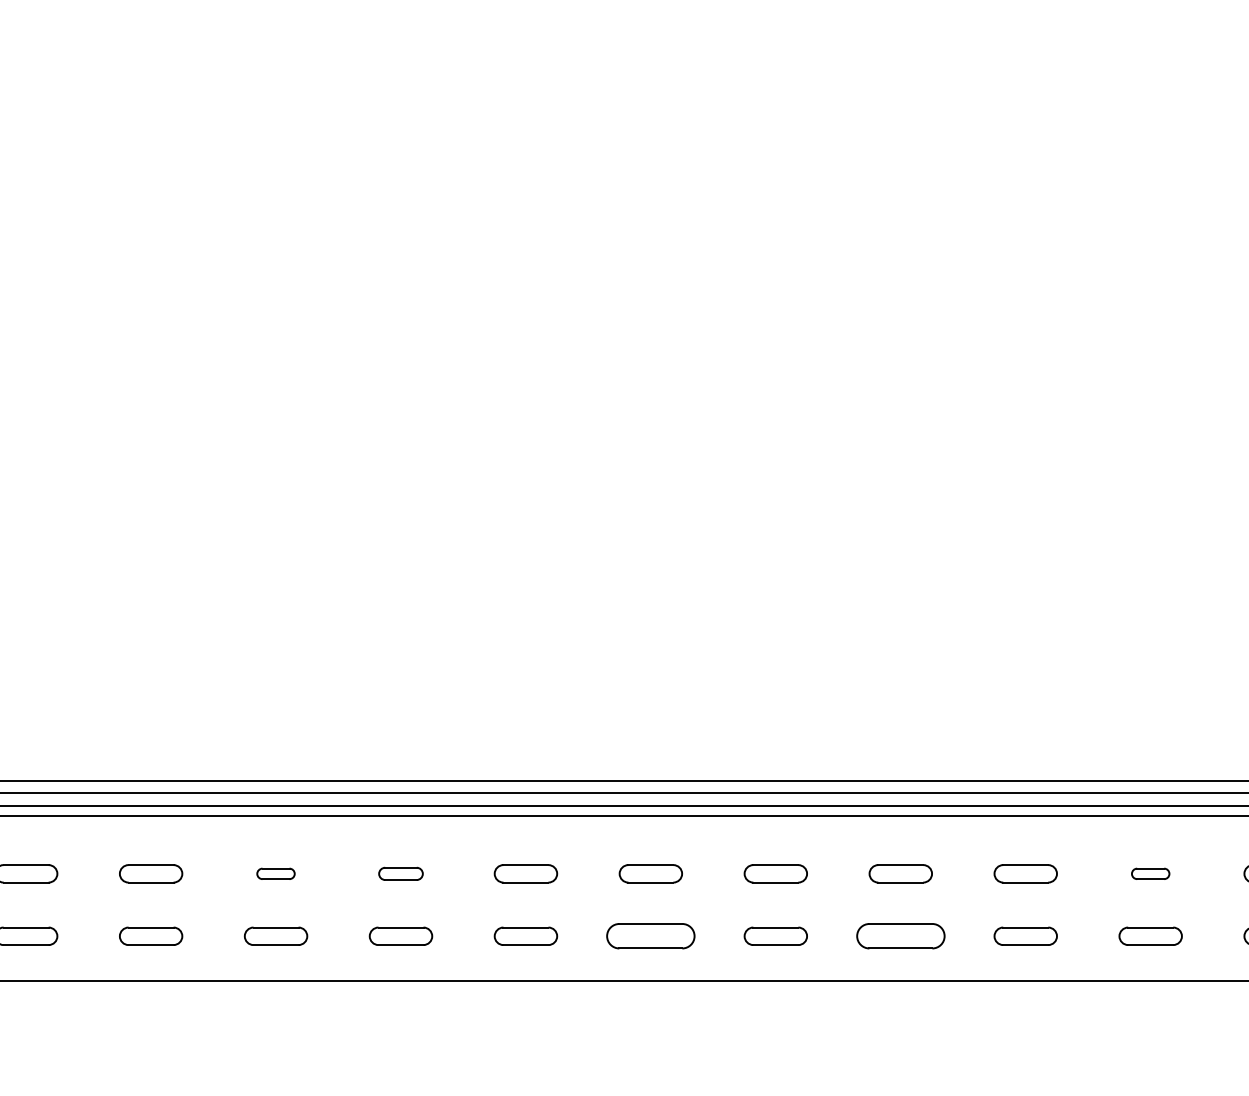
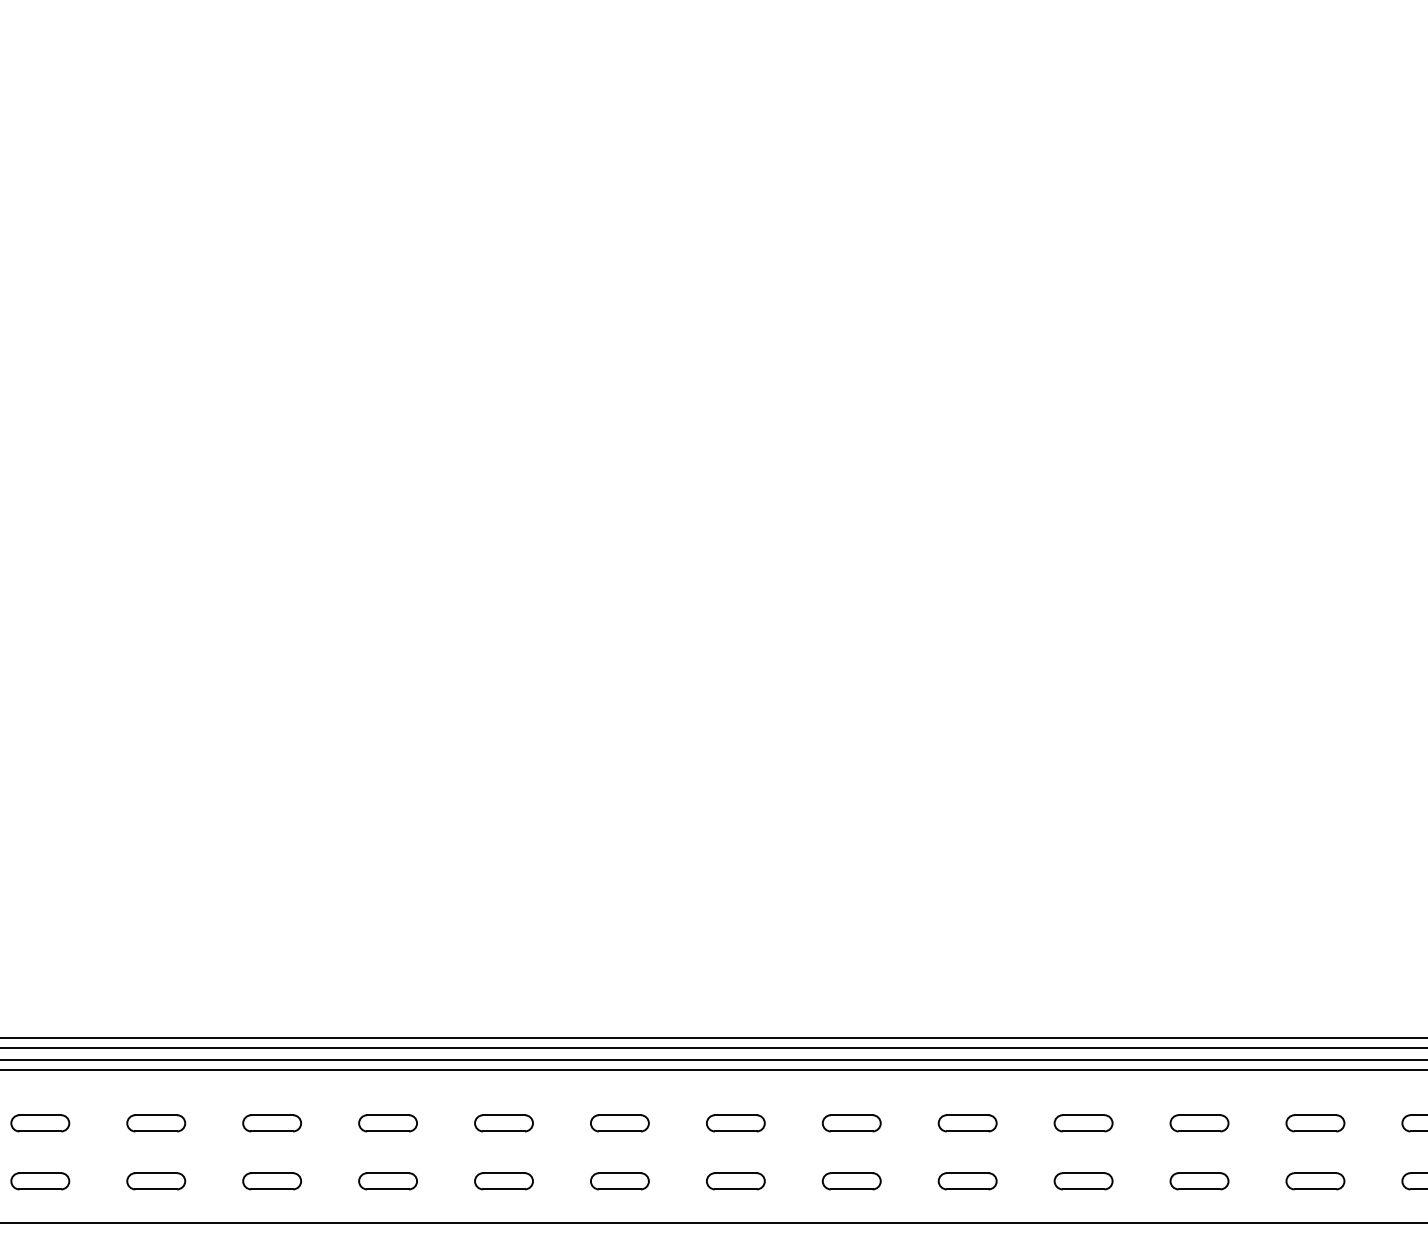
part: (275, 874) -> (387, 1123), size x1.67
part: (400, 874) -> (503, 1123), size x1.43
part: (1150, 874) -> (1199, 1123), size x1.67
part: (650, 936) -> (735, 1181), size x0.71
part: (900, 936) -> (967, 1181), size x0.71

